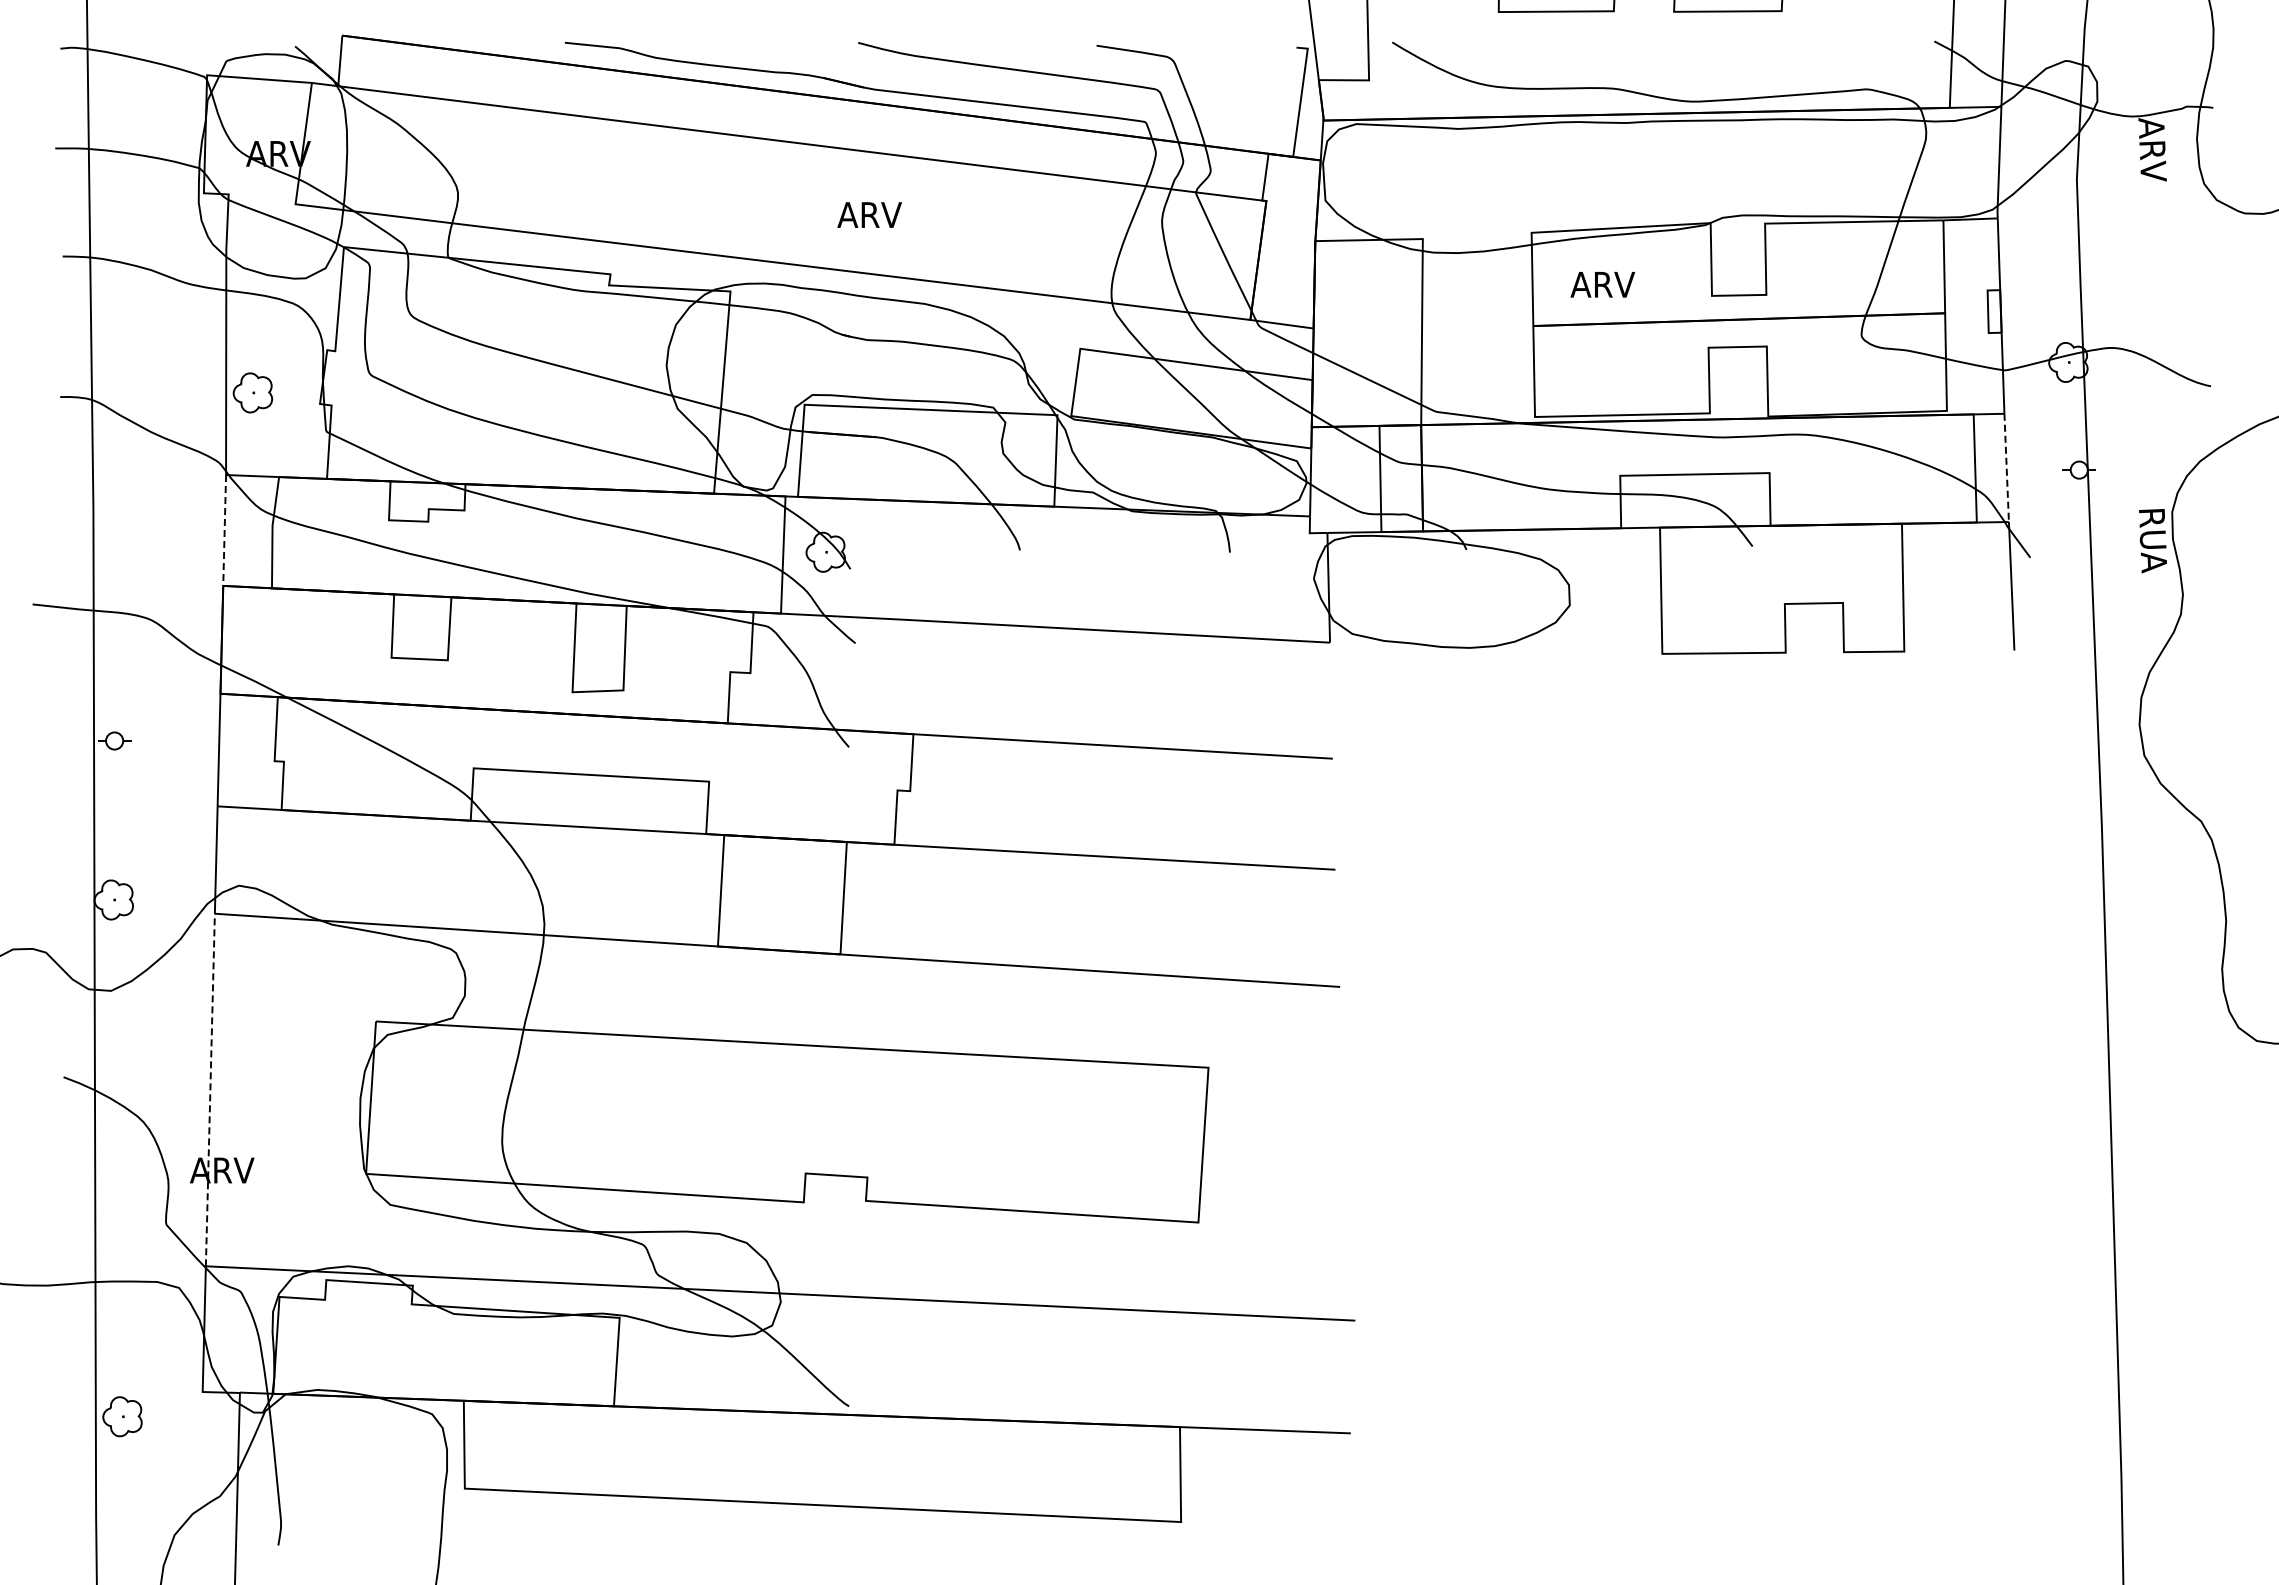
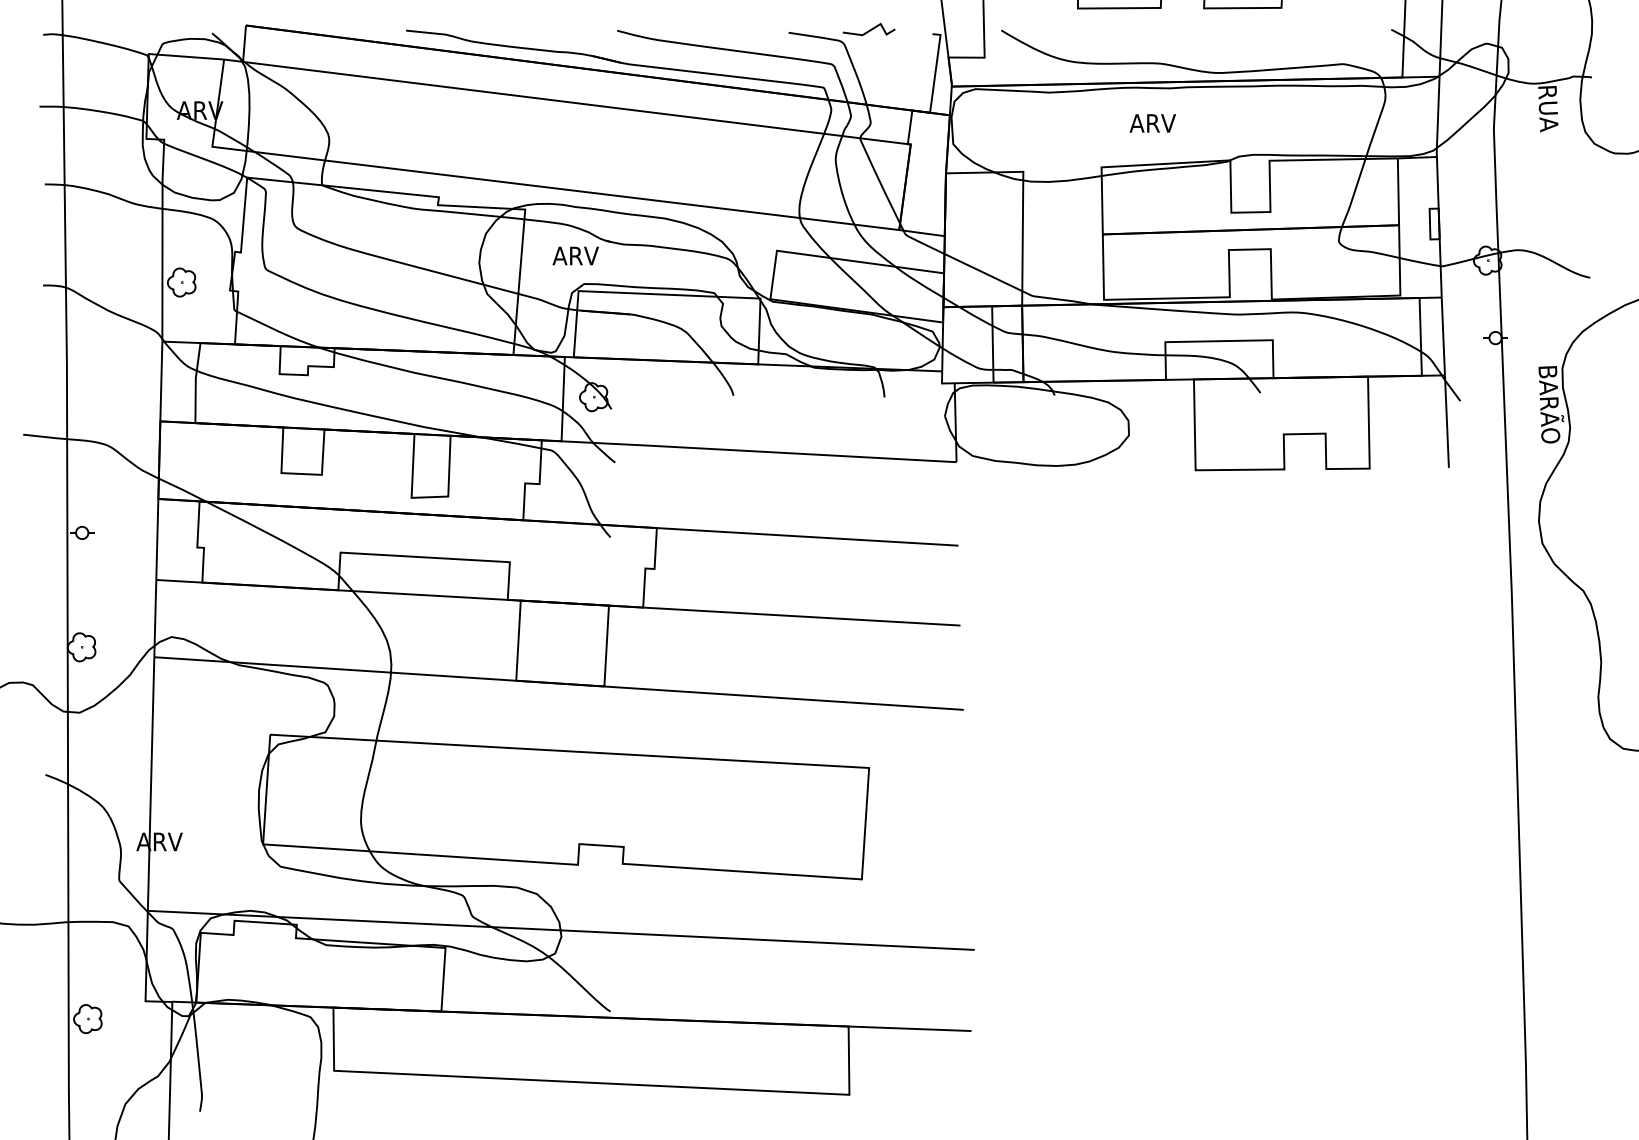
line: (1209, 41) -> (869, 29), added
text: (2152, 151) -> (1548, 108), ARV -> RUA
text: (869, 214) -> (575, 255), moved
text: (1602, 284) -> (1152, 123), moved
line: (2006, 468) -> (1443, 336), dashed -> solid
line: (224, 530) -> (161, 381), dashed -> solid
text: (2156, 564) -> (1551, 405), RUA -> BARÃO
line: (210, 1089) -> (151, 783), dashed -> solid

